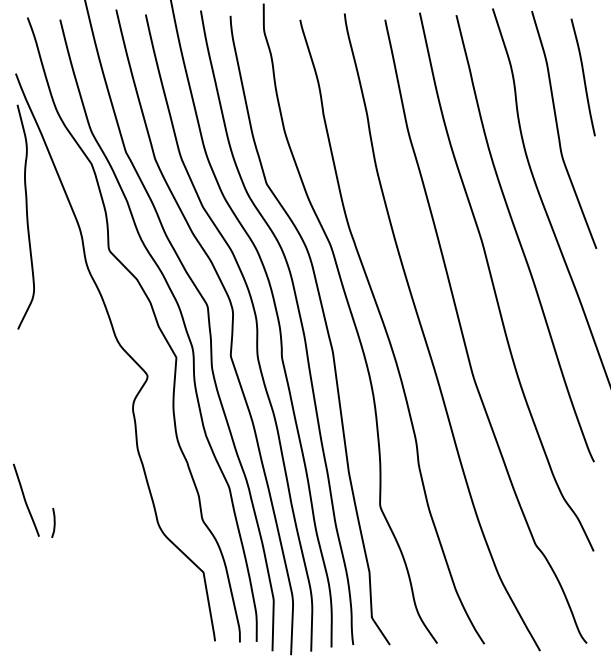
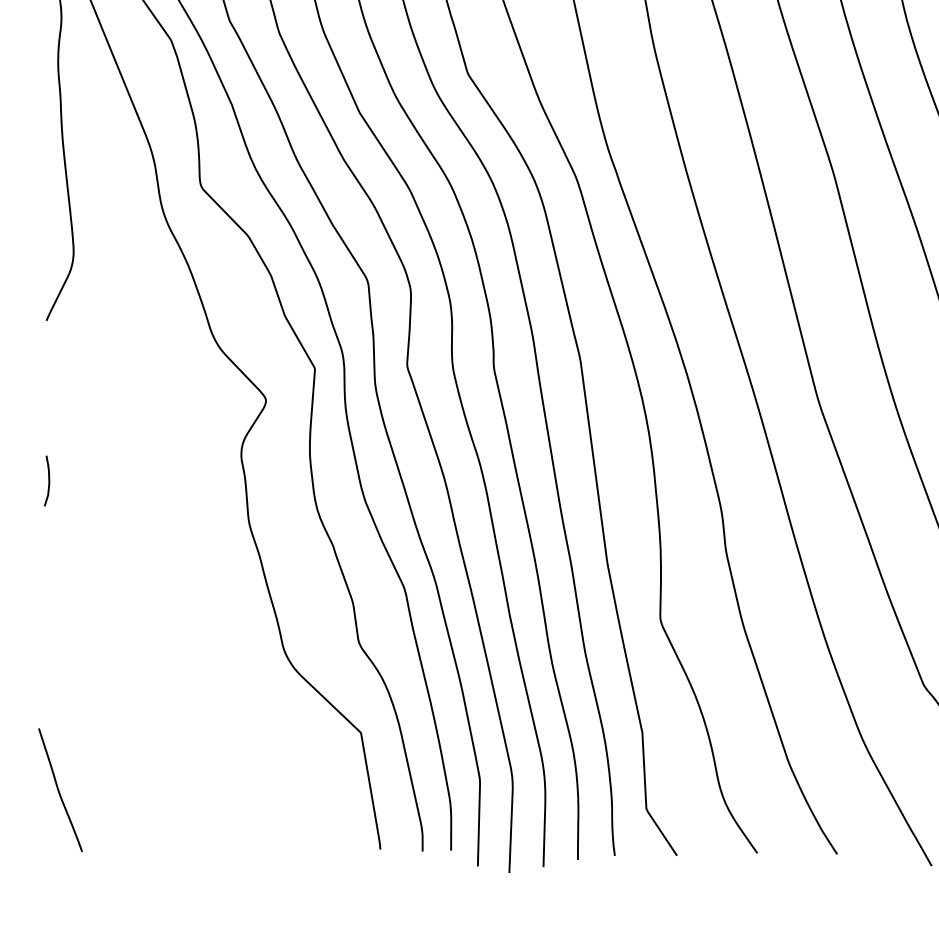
curve: (25, 499) -> (59, 788), moved
curve: (53, 522) -> (47, 480), moved

